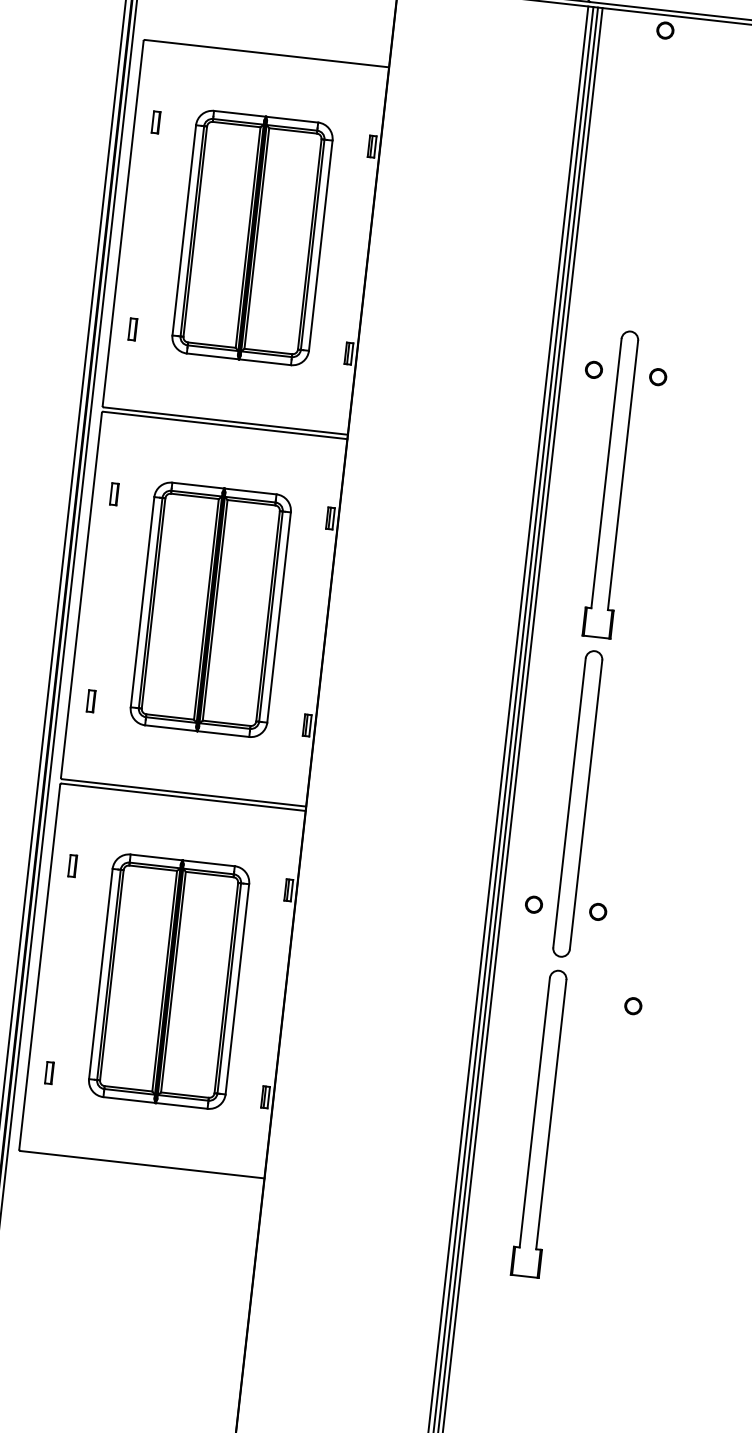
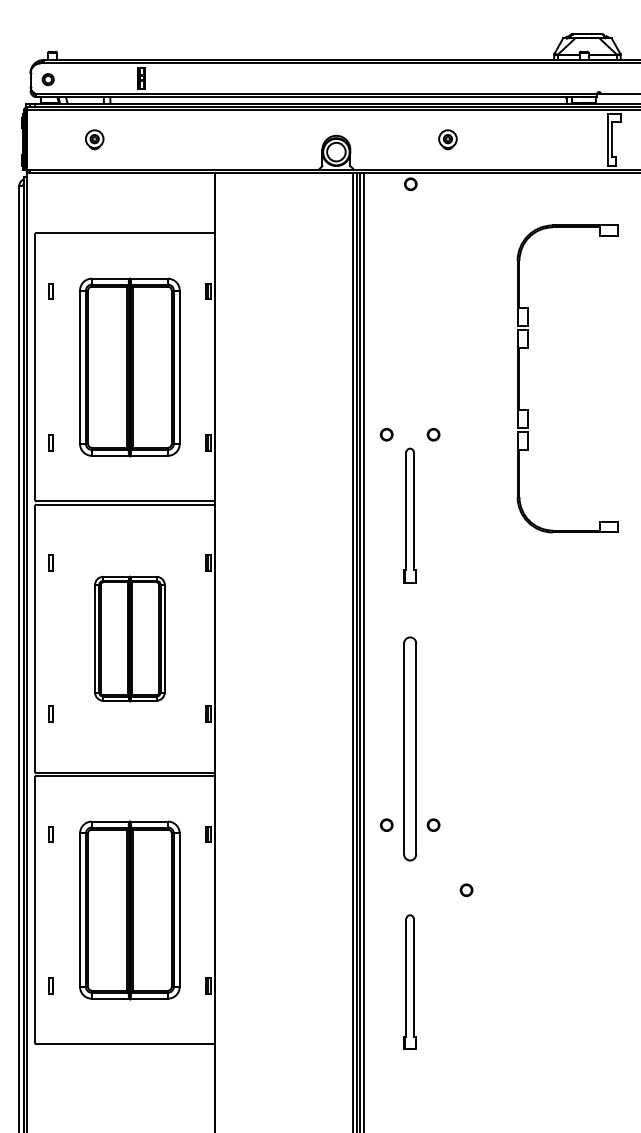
part: (612, 484) -> (409, 515), size x0.6
part: (210, 609) -> (129, 638), size x0.7
part: (541, 1122) -> (409, 981), size x0.6

